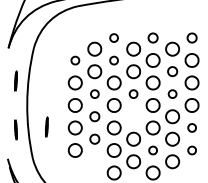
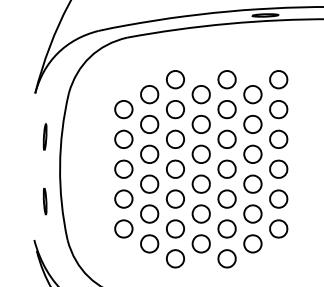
part: (113, 37) -> (174, 79), size x1.67
part: (152, 37) -> (226, 79), size x1.43
part: (191, 37) -> (278, 79), size x1.43
part: (75, 60) -> (123, 109), size x1.67
part: (113, 60) -> (174, 109), size x1.67
part: (172, 70) -> (252, 123), size x1.43
part: (94, 93) -> (149, 153), size x1.67
part: (133, 93) -> (200, 153), size x1.67
part: (172, 93) -> (252, 153), size x1.67
part: (94, 116) -> (149, 183), size x1.43
part: (133, 116) -> (200, 183), added
part: (46, 126) -> (85, 197), removed
part: (191, 127) -> (278, 198), size x1.67
part: (94, 138) -> (149, 213), size x1.43
part: (152, 150) -> (226, 228), size x1.67
part: (191, 150) -> (278, 228), size x1.67
part: (94, 161) -> (149, 243), added

